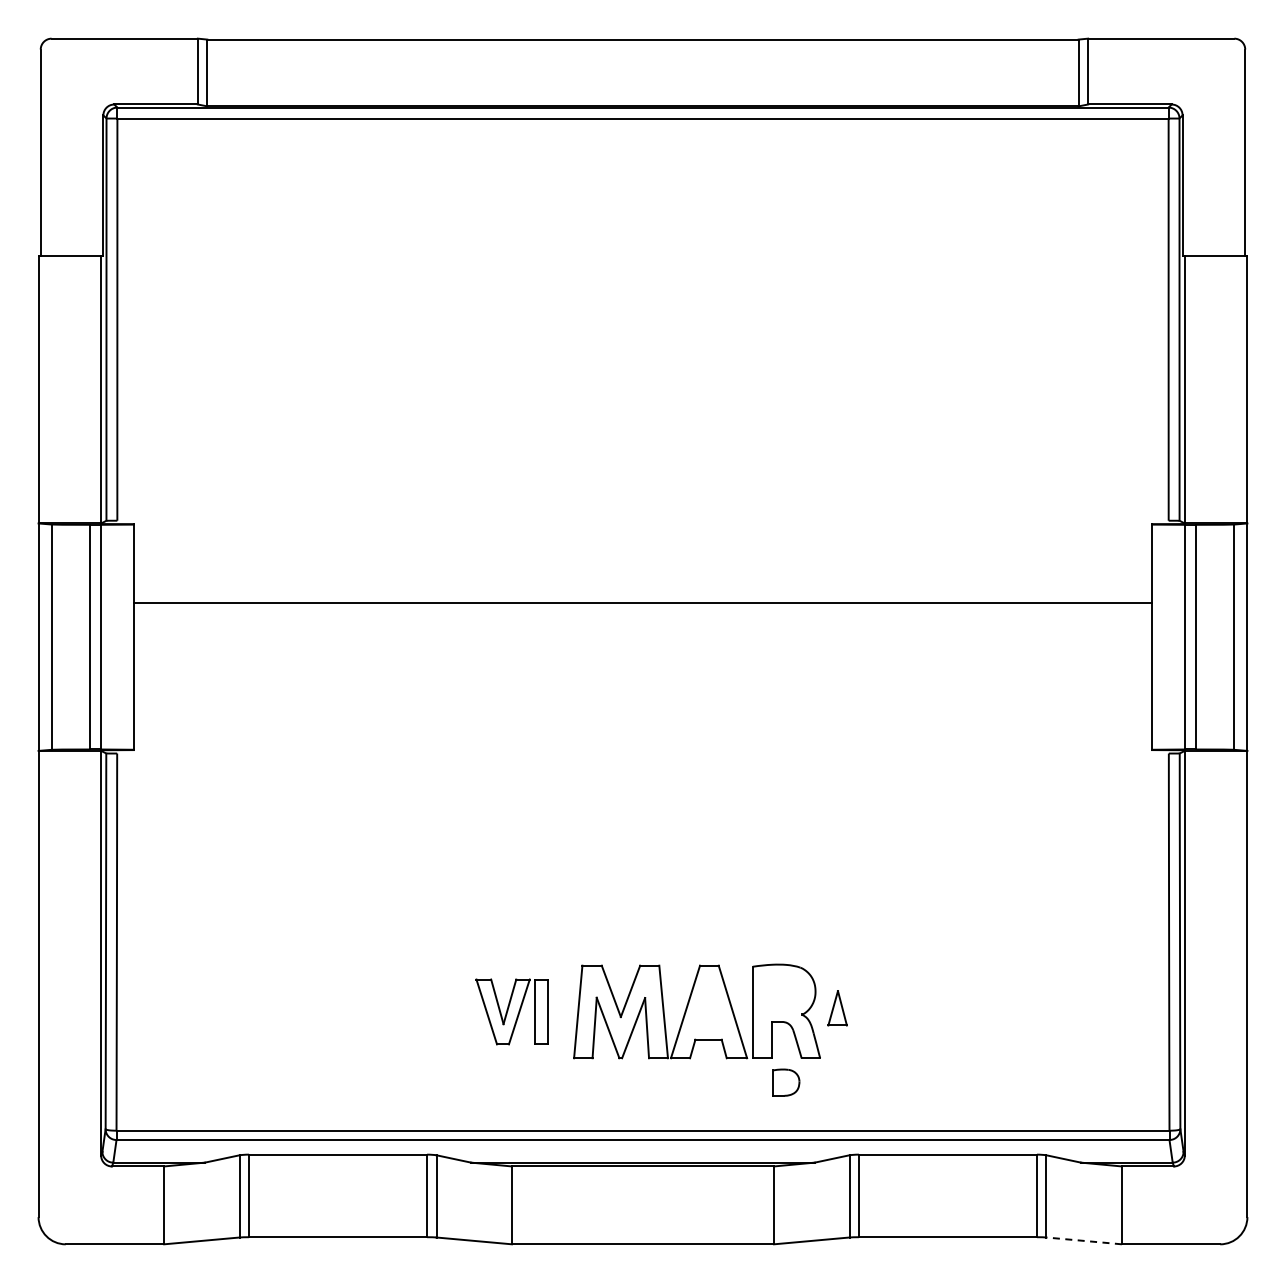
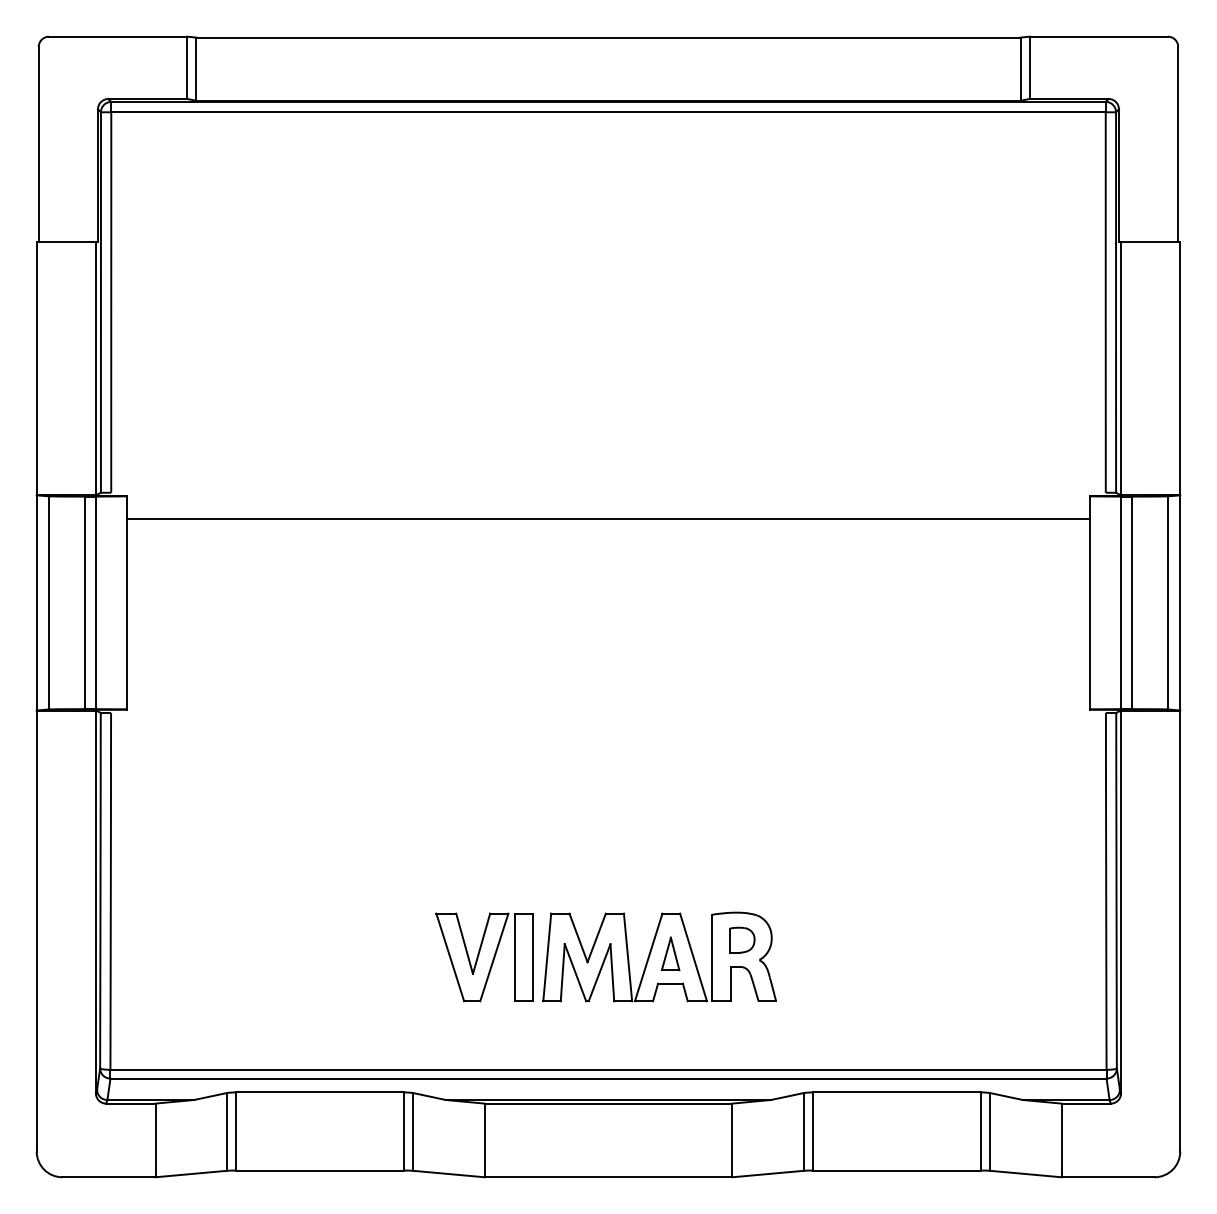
line: (642, 602) -> (608, 519), moved
part: (837, 1008) -> (670, 954), moved
part: (512, 1011) -> (485, 957), size x1.43
part: (786, 1082) -> (742, 939), moved
line: (1084, 1240) -> (1026, 1173), dashed -> solid

